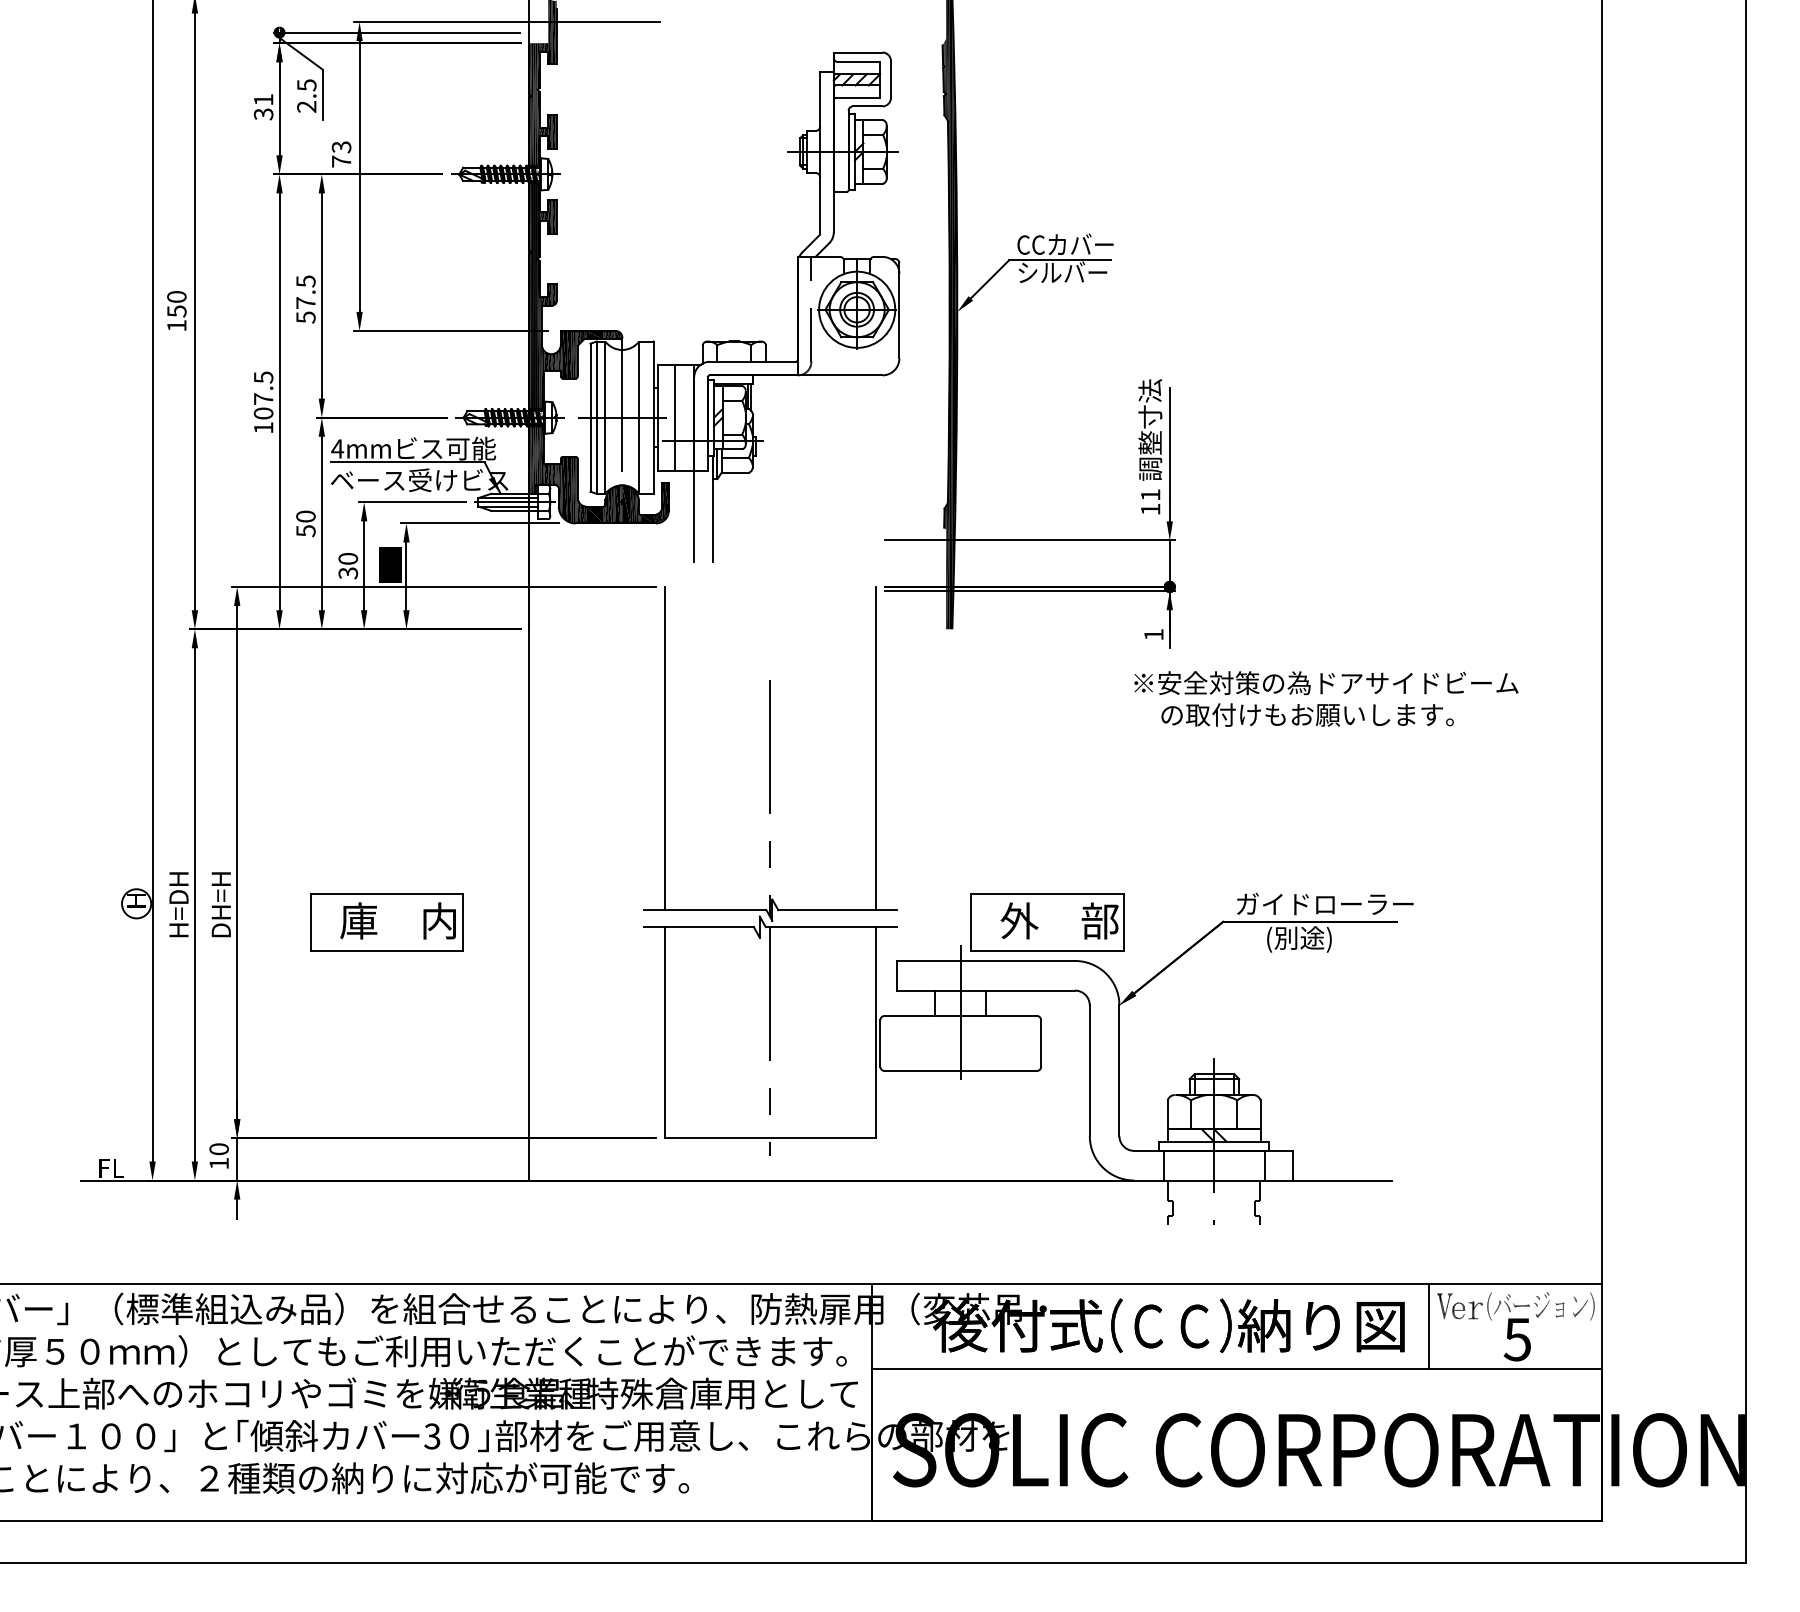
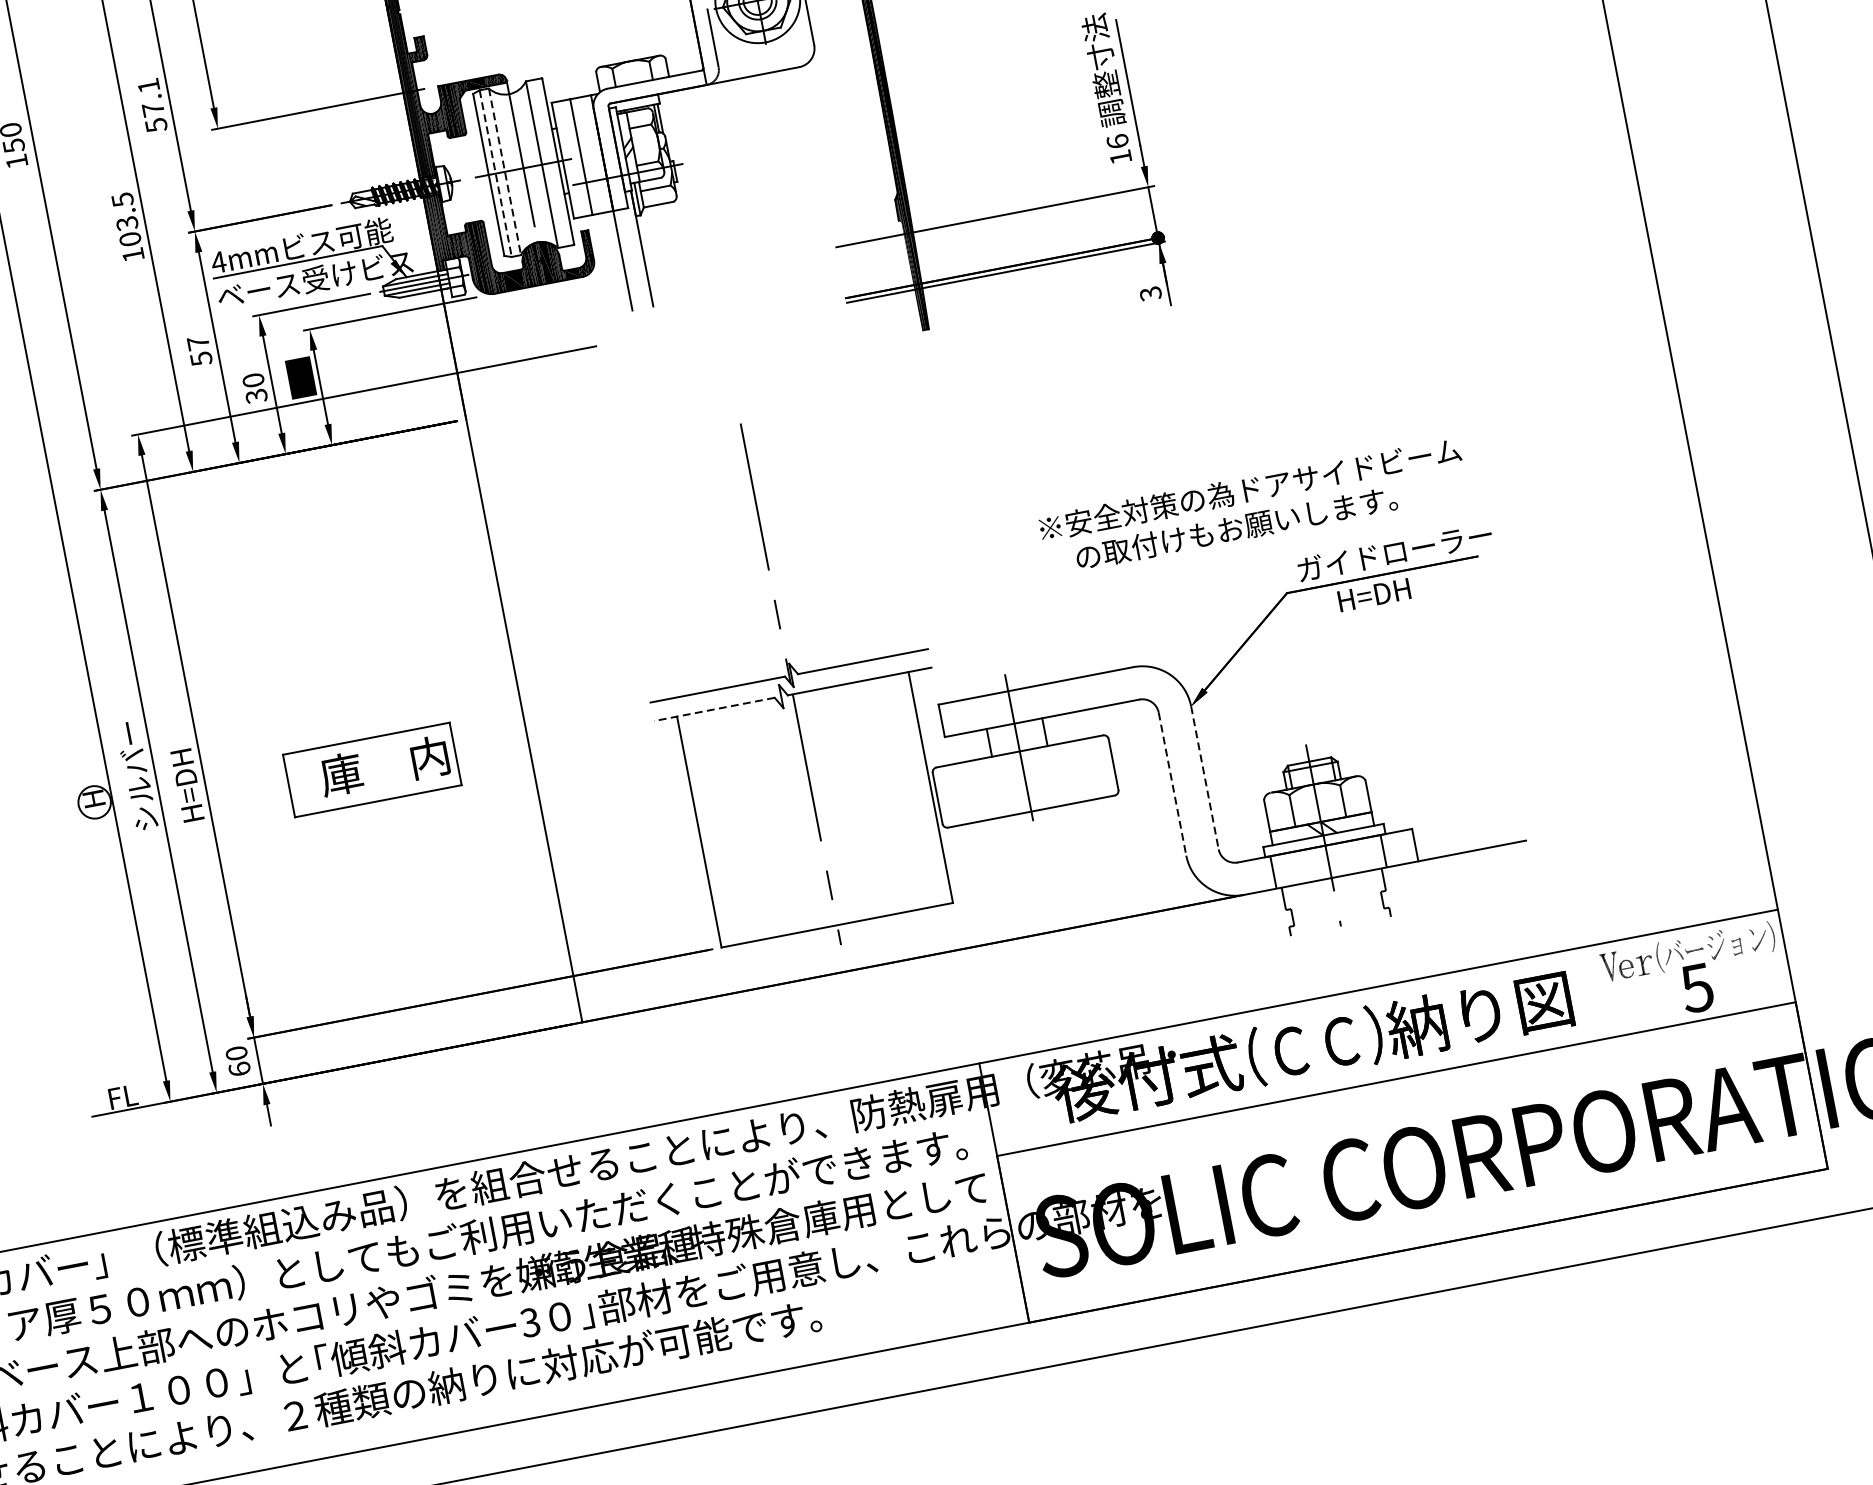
text: (305, 281) -> (148, 86), 57.5 -> 57.1
text: (263, 399) -> (127, 223), 107.5 -> 103.5
line: (596, 418) -> (495, 174), solid -> dashed
line: (605, 418) -> (505, 172), solid -> dashed
text: (1150, 494) -> (1117, 141), 11 -> 16
text: (305, 516) -> (197, 343), 50 -> 57
text: (1153, 634) -> (1150, 293), 1 -> 3
text: (1326, 698) -> (1253, 506), moved
line: (664, 748) -> (639, 521), removed
line: (876, 748) -> (871, 476), removed
text: (178, 887) -> (137, 775), H=DH -> シルバー
text: (220, 911) -> (188, 793), DH=H -> H=DH
part: (1047, 922) -> (1095, 630), removed
line: (698, 927) -> (714, 709), solid -> dashed
text: (1299, 939) -> (1374, 596), (別途) -> H=DH
line: (1089, 1071) -> (1172, 785), solid -> dashed
line: (1119, 1071) -> (1205, 778), solid -> dashed
text: (218, 1163) -> (238, 1069), 10 -> 60
line: (1429, 1326) -> (1597, 992), removed

